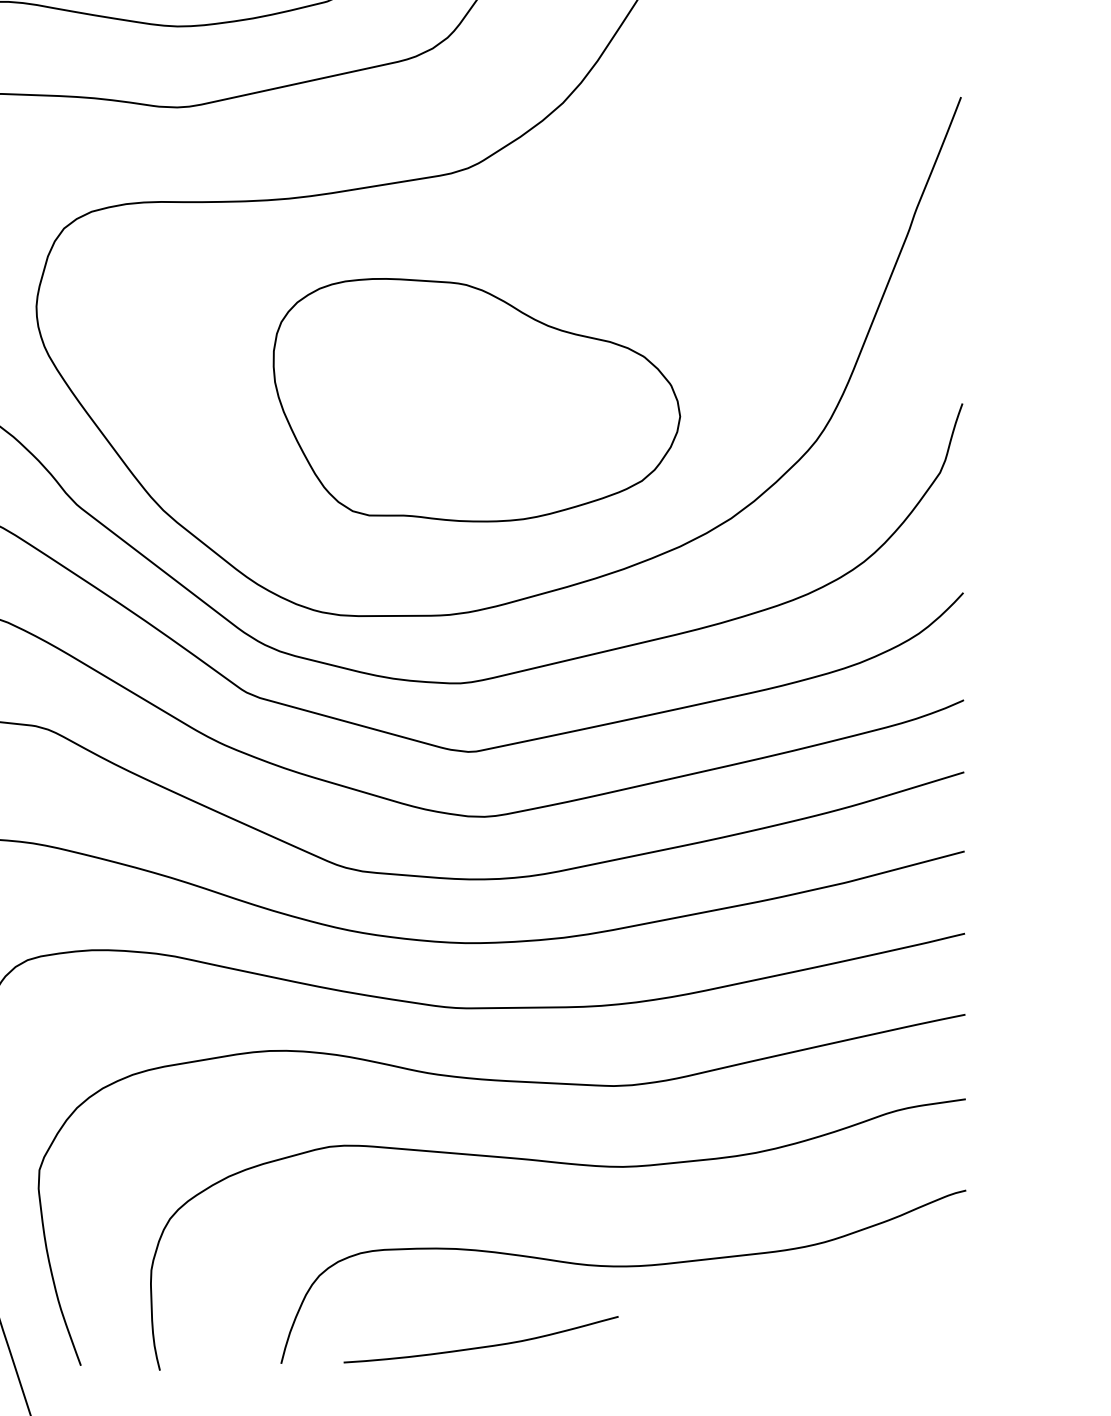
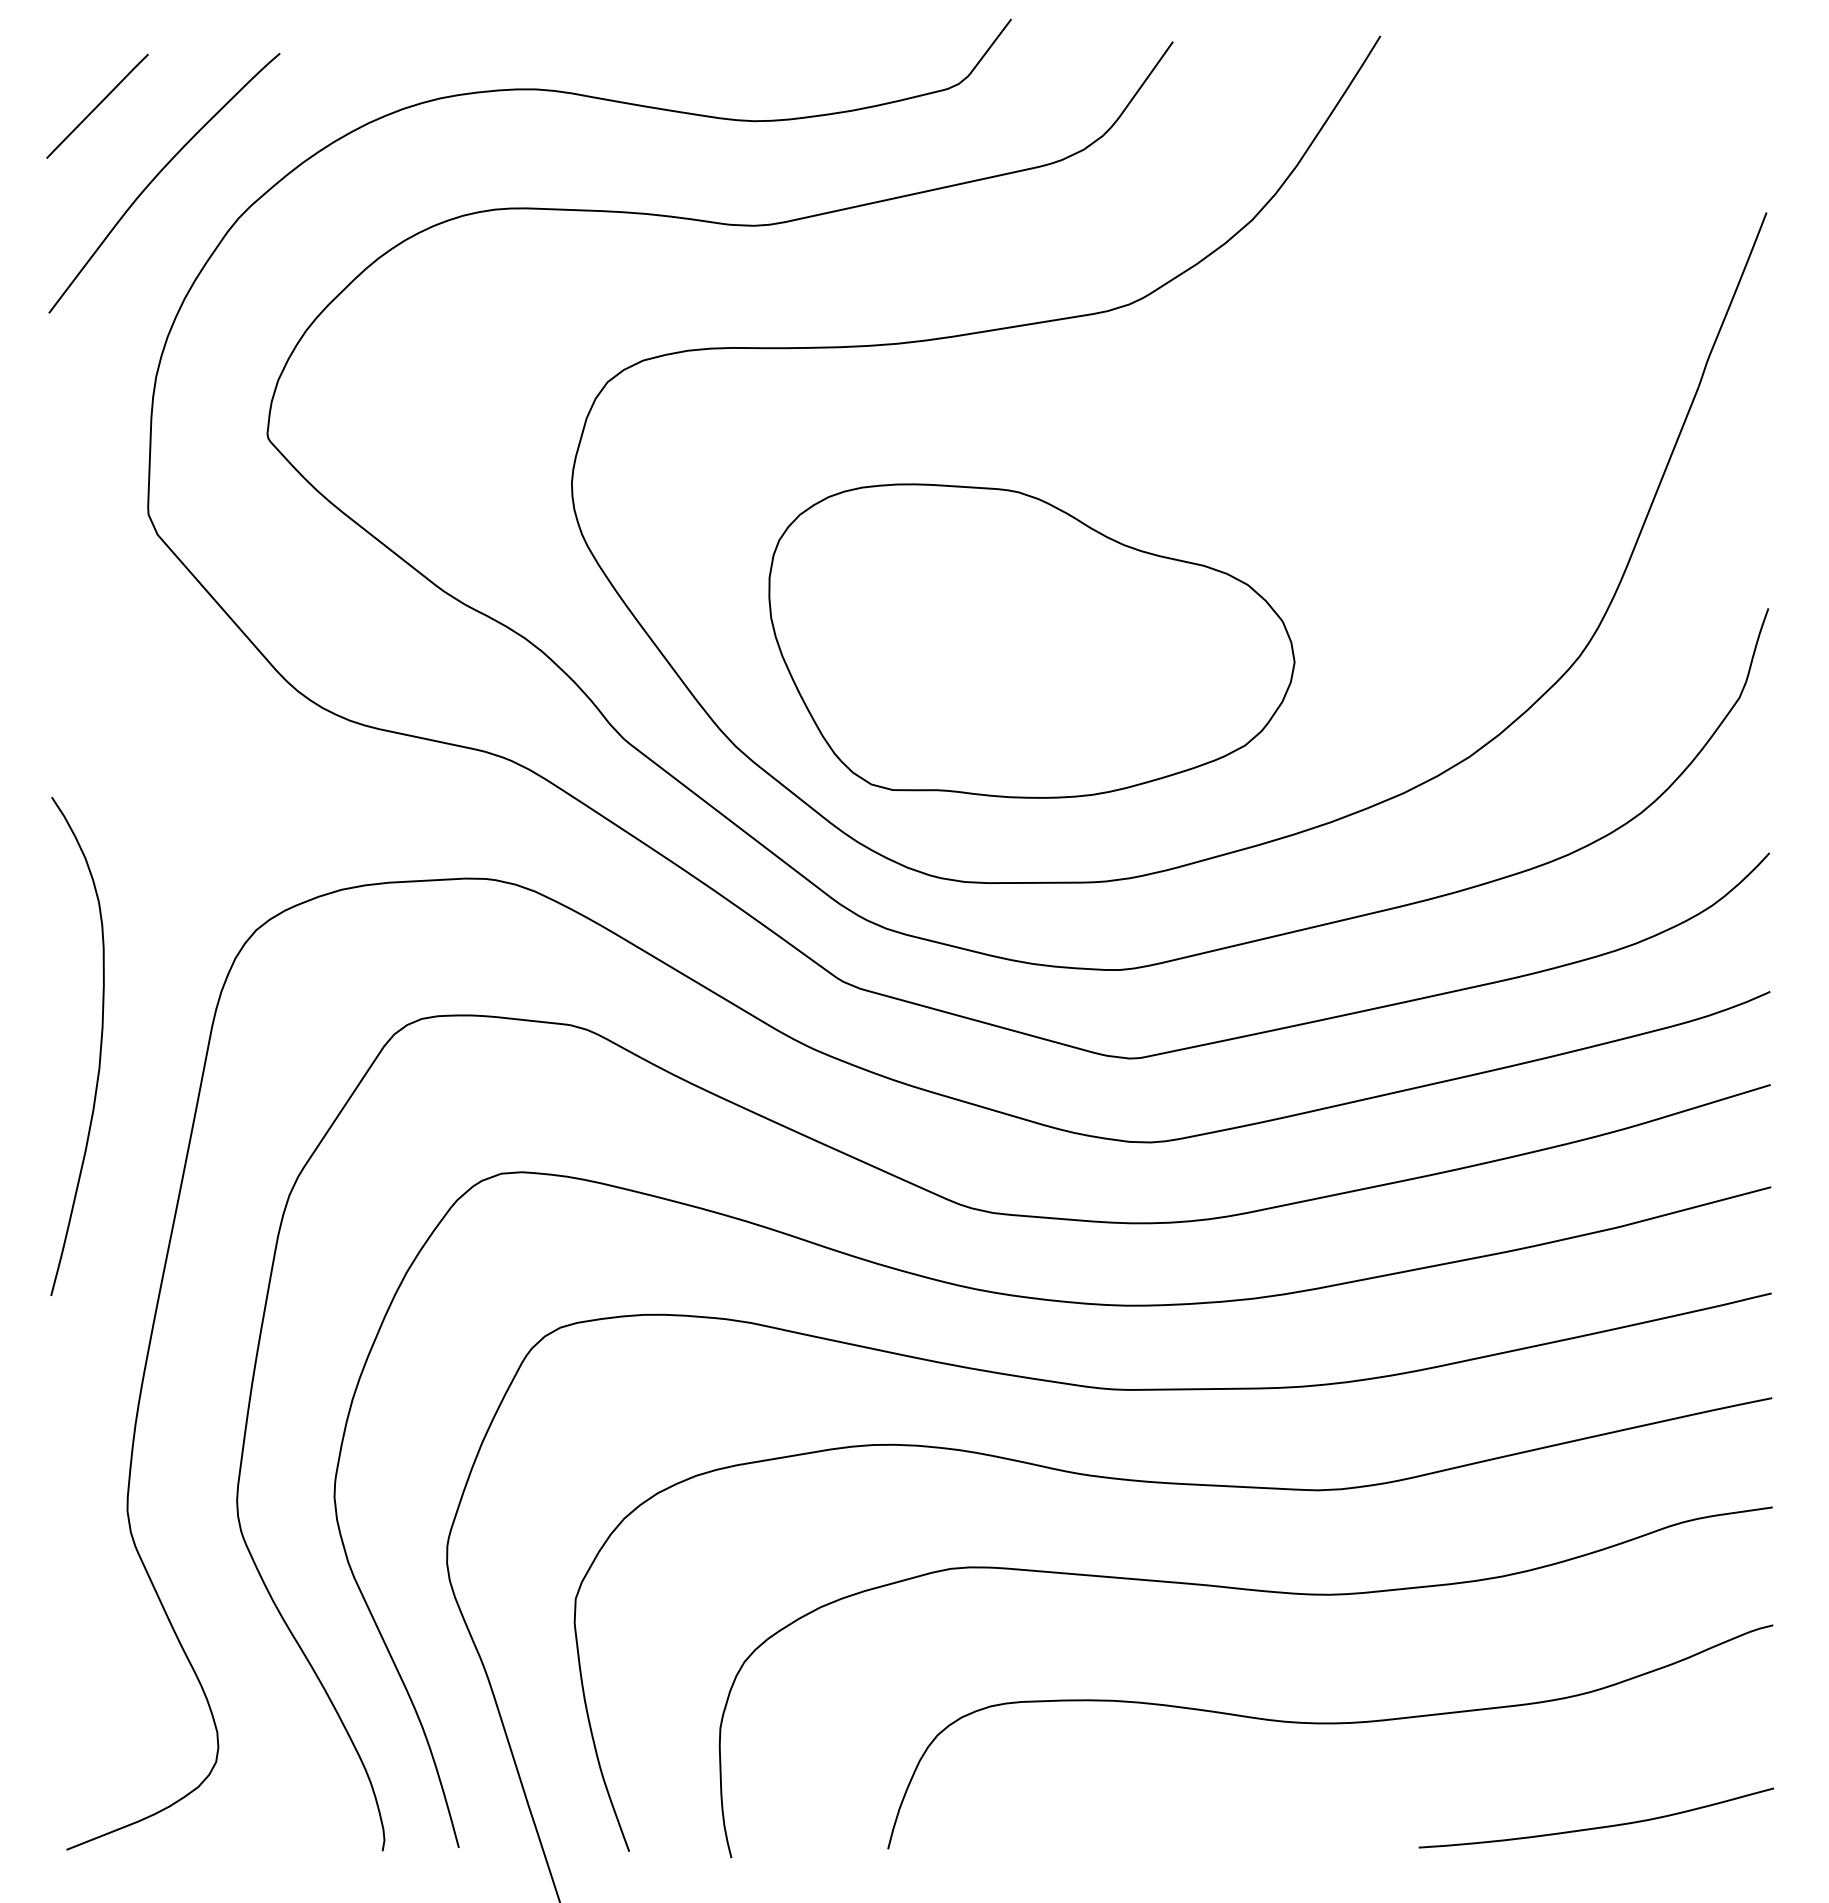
part: (476, 399) -> (1031, 640), moved
curve: (483, 1346) -> (1599, 1826), moved

